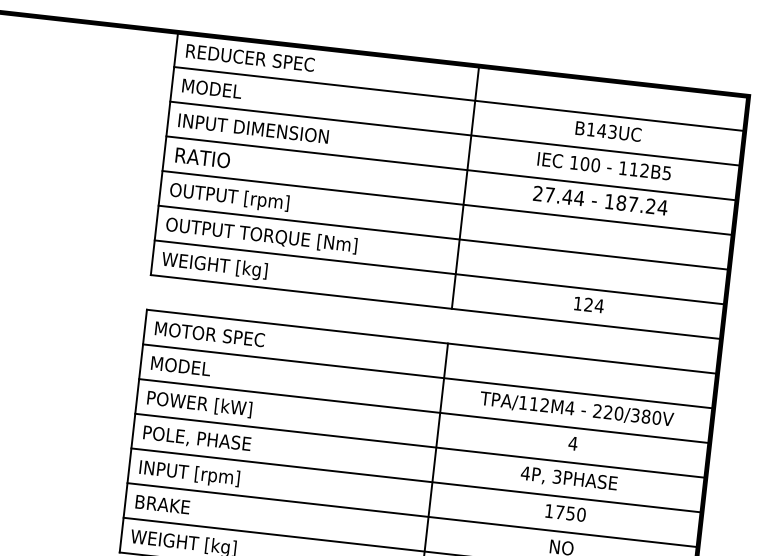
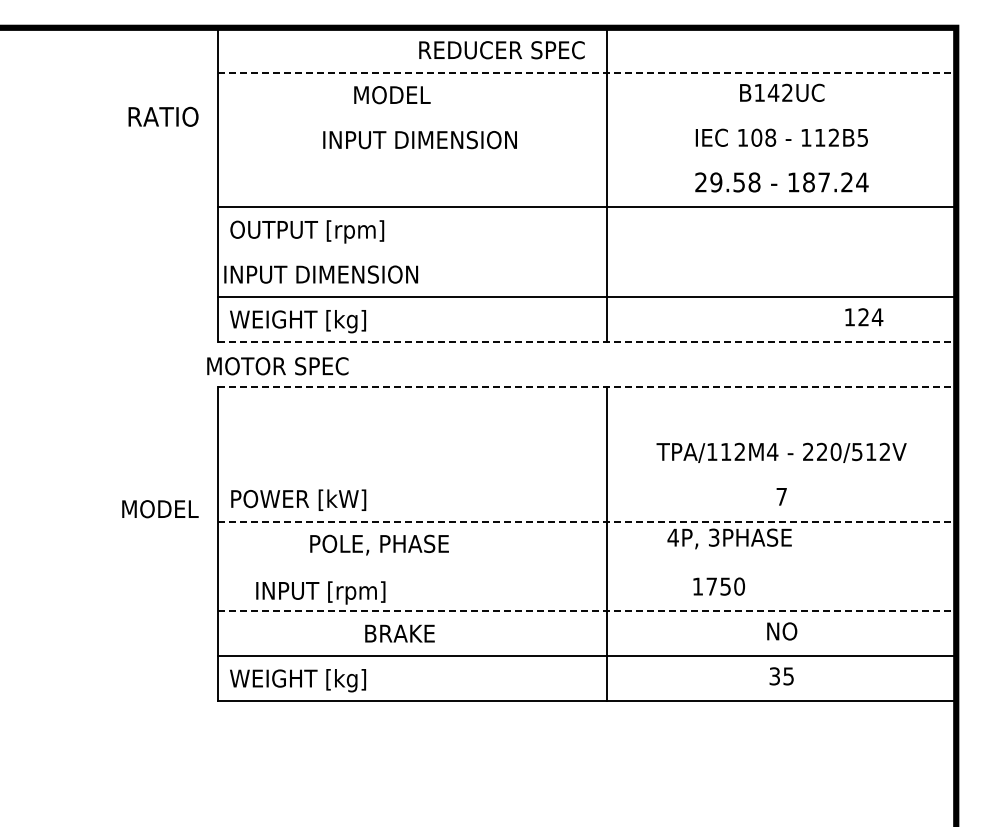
text: (250, 58) -> (501, 50), moved
text: (212, 89) -> (392, 95), moved
line: (459, 98) -> (587, 72), solid -> dashed
text: (253, 128) -> (419, 140), moved
text: (612, 131) -> (787, 92), B143UC -> B142UC
line: (455, 133) -> (586, 117), removed
text: (202, 157) -> (163, 116), moved
text: (595, 165) -> (770, 137), 100 -> 108
line: (451, 168) -> (586, 162), removed
text: (564, 196) -> (735, 182), 27.44 -> 29.58
text: (259, 235) -> (350, 275), OUTPUT TORQUE [Nm] -> INPUT DIMENSION
line: (443, 237) -> (586, 252), removed
text: (589, 305) -> (864, 317), moved
line: (436, 306) -> (587, 341), solid -> dashed
text: (209, 334) -> (277, 366), moved
line: (432, 341) -> (587, 386), solid -> dashed
text: (181, 366) -> (160, 509), moved
line: (427, 376) -> (586, 431), removed
line: (424, 410) -> (586, 476), removed
text: (646, 416) -> (871, 451), 220/380V -> 220/512V
text: (197, 438) -> (379, 544), moved
text: (573, 443) -> (781, 496), 4 -> 7
line: (420, 445) -> (587, 521), solid -> dashed
text: (189, 473) -> (320, 592), moved
text: (569, 478) -> (729, 538), moved
line: (416, 480) -> (586, 566), removed
text: (162, 504) -> (399, 633), moved
text: (565, 512) -> (718, 586), moved
line: (413, 515) -> (587, 611), solid -> dashed

